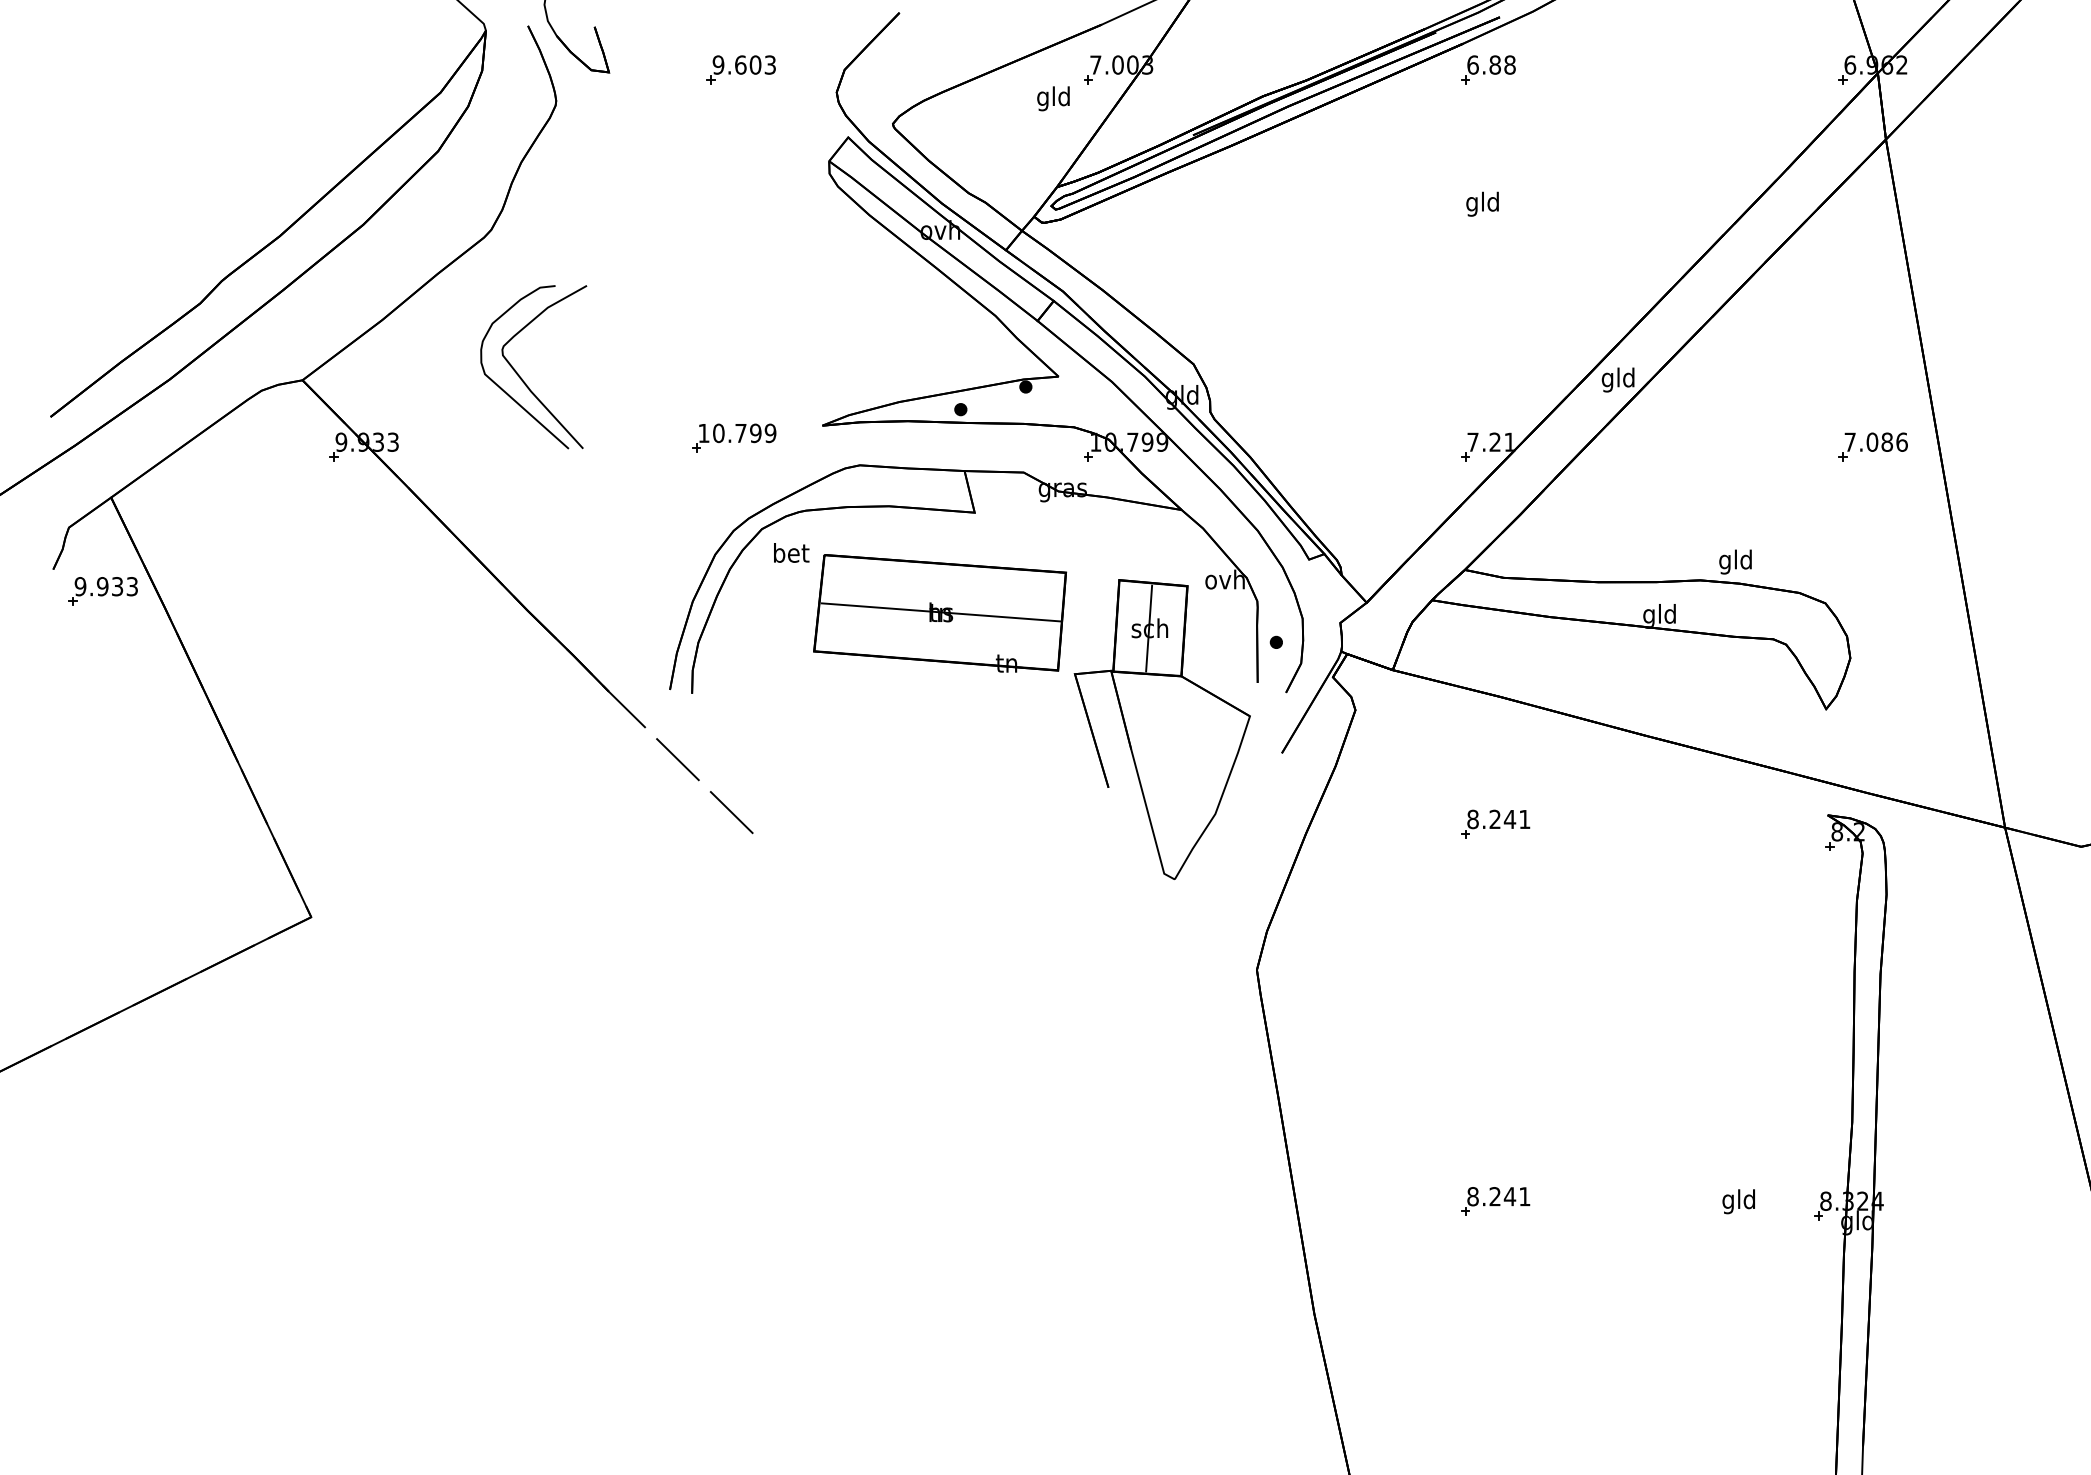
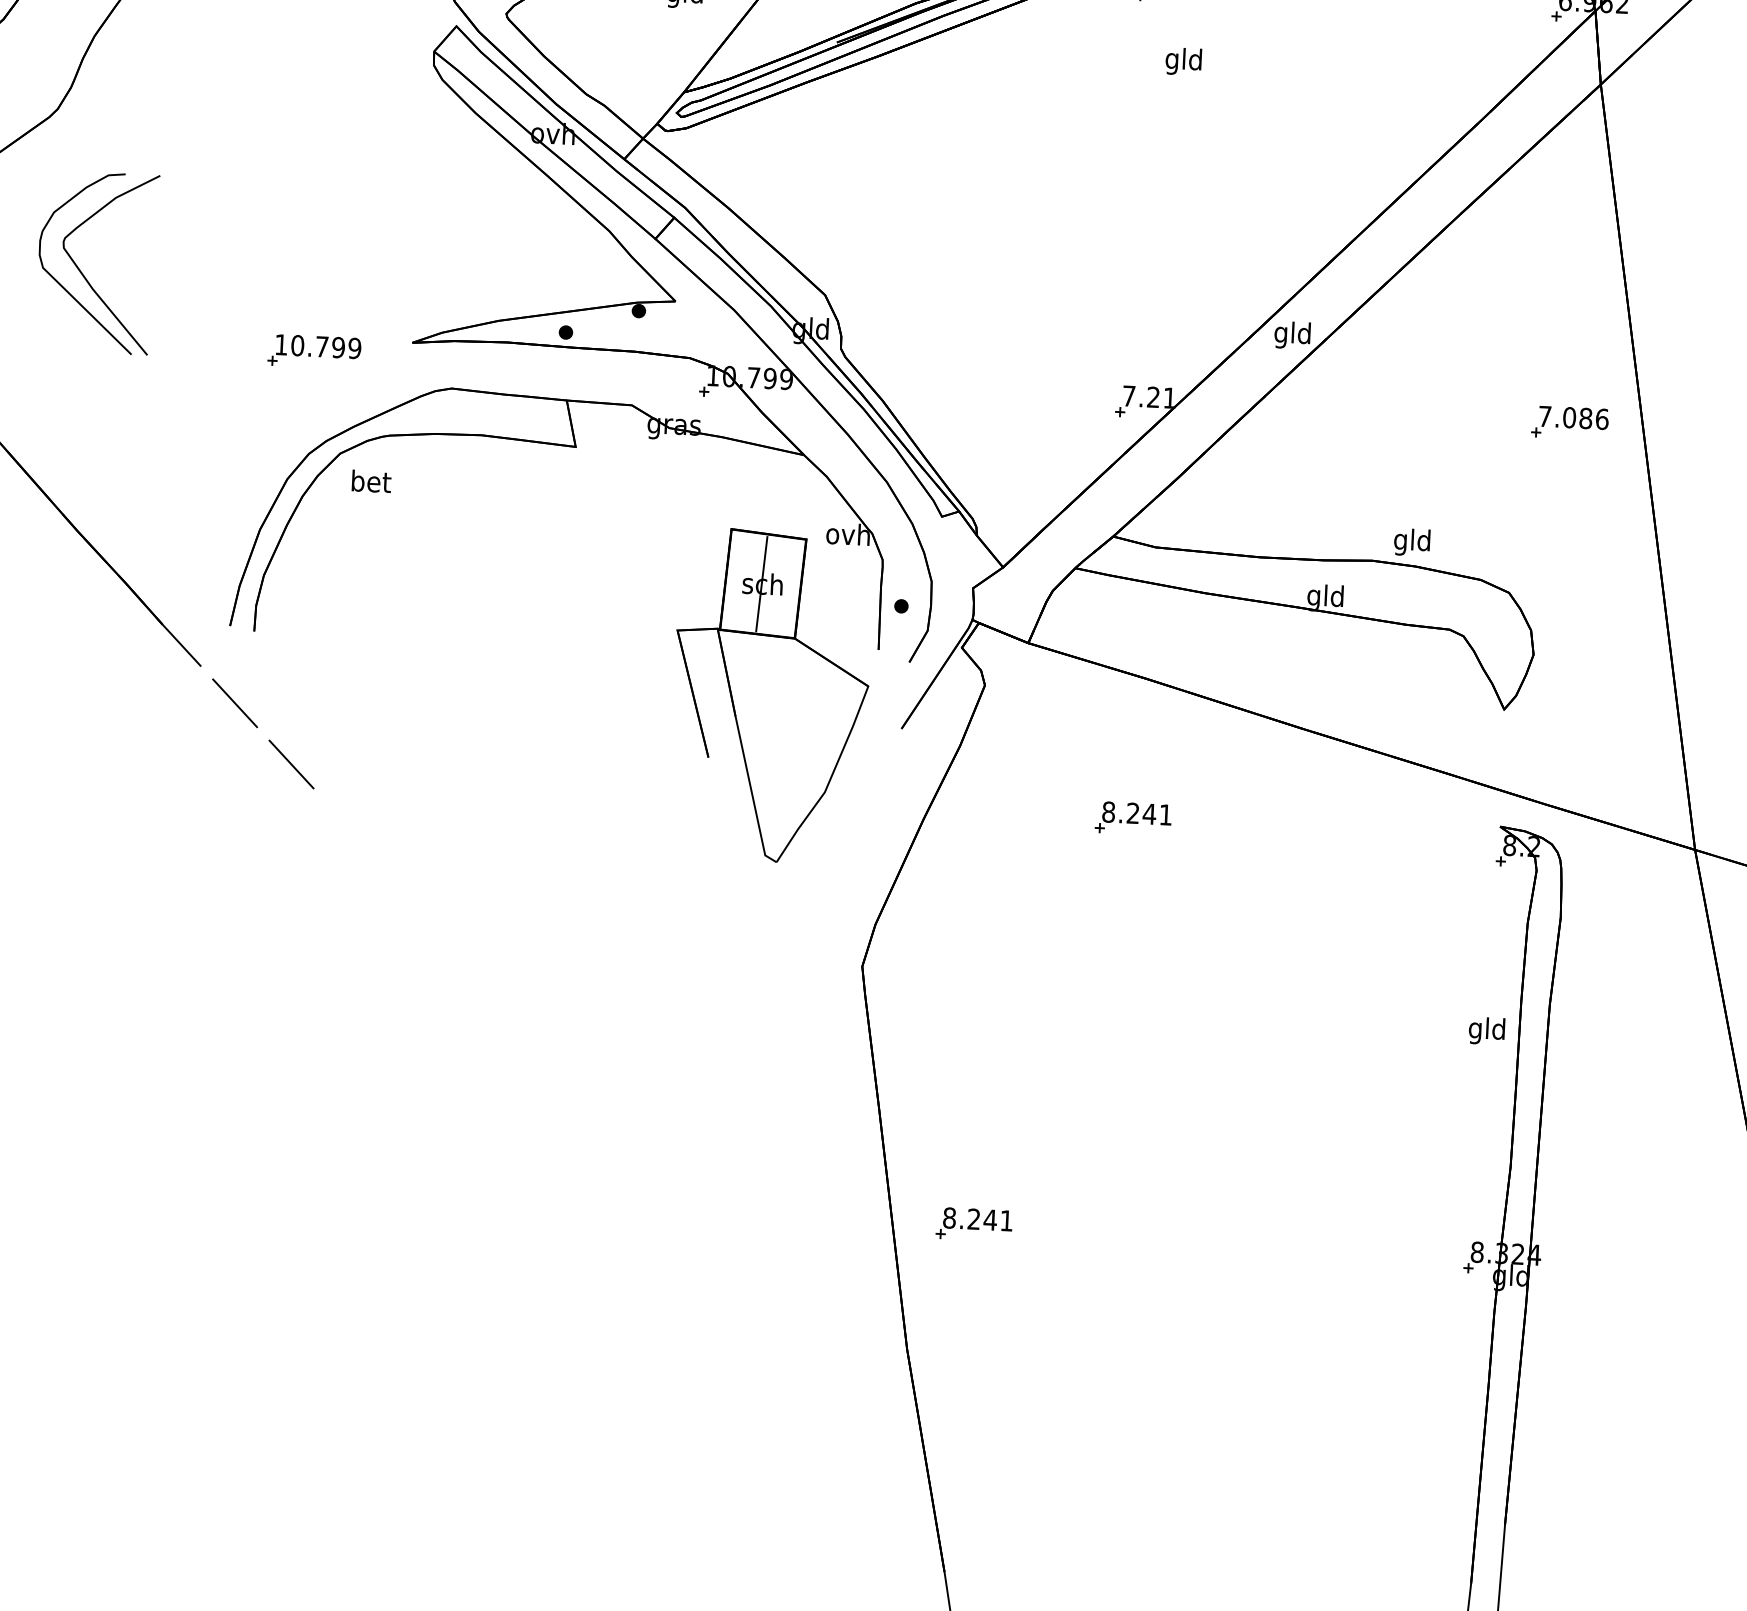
text: (1482, 203) -> (1183, 60), moved
part: (940, 613) -> (532, 556), removed
part: (1495, 1201) -> (974, 1224), moved
text: (1738, 1201) -> (1486, 1030), moved

